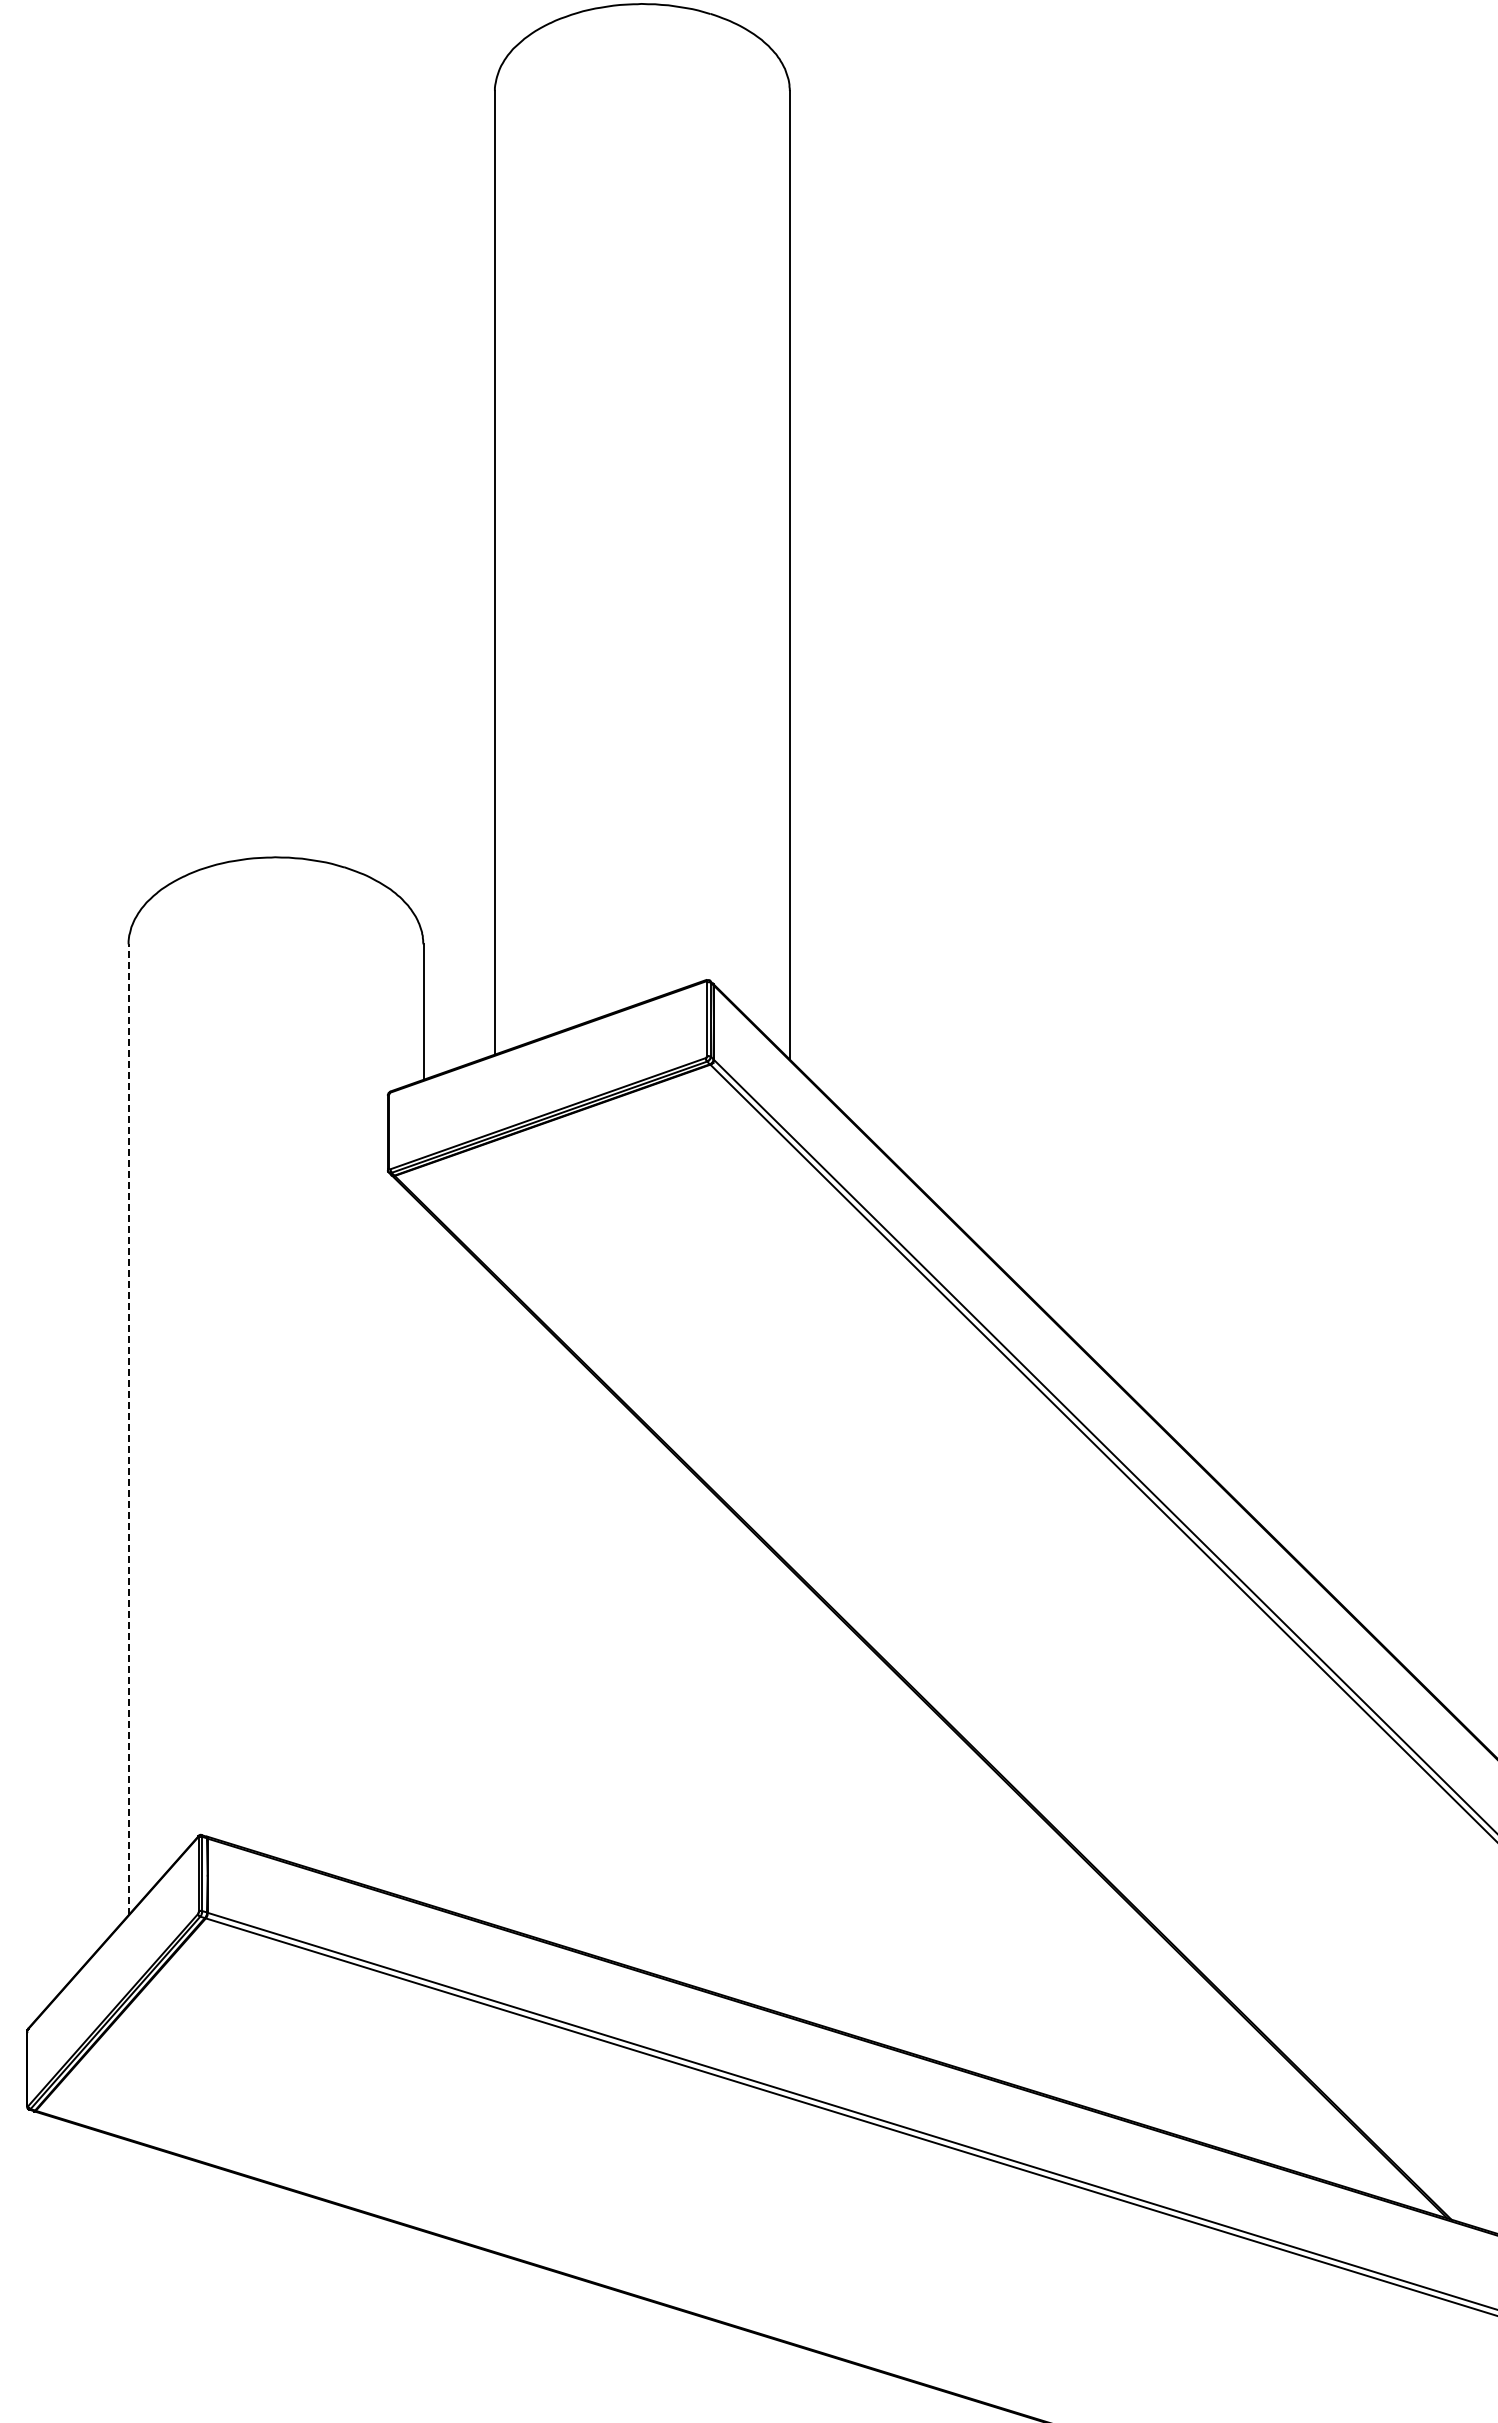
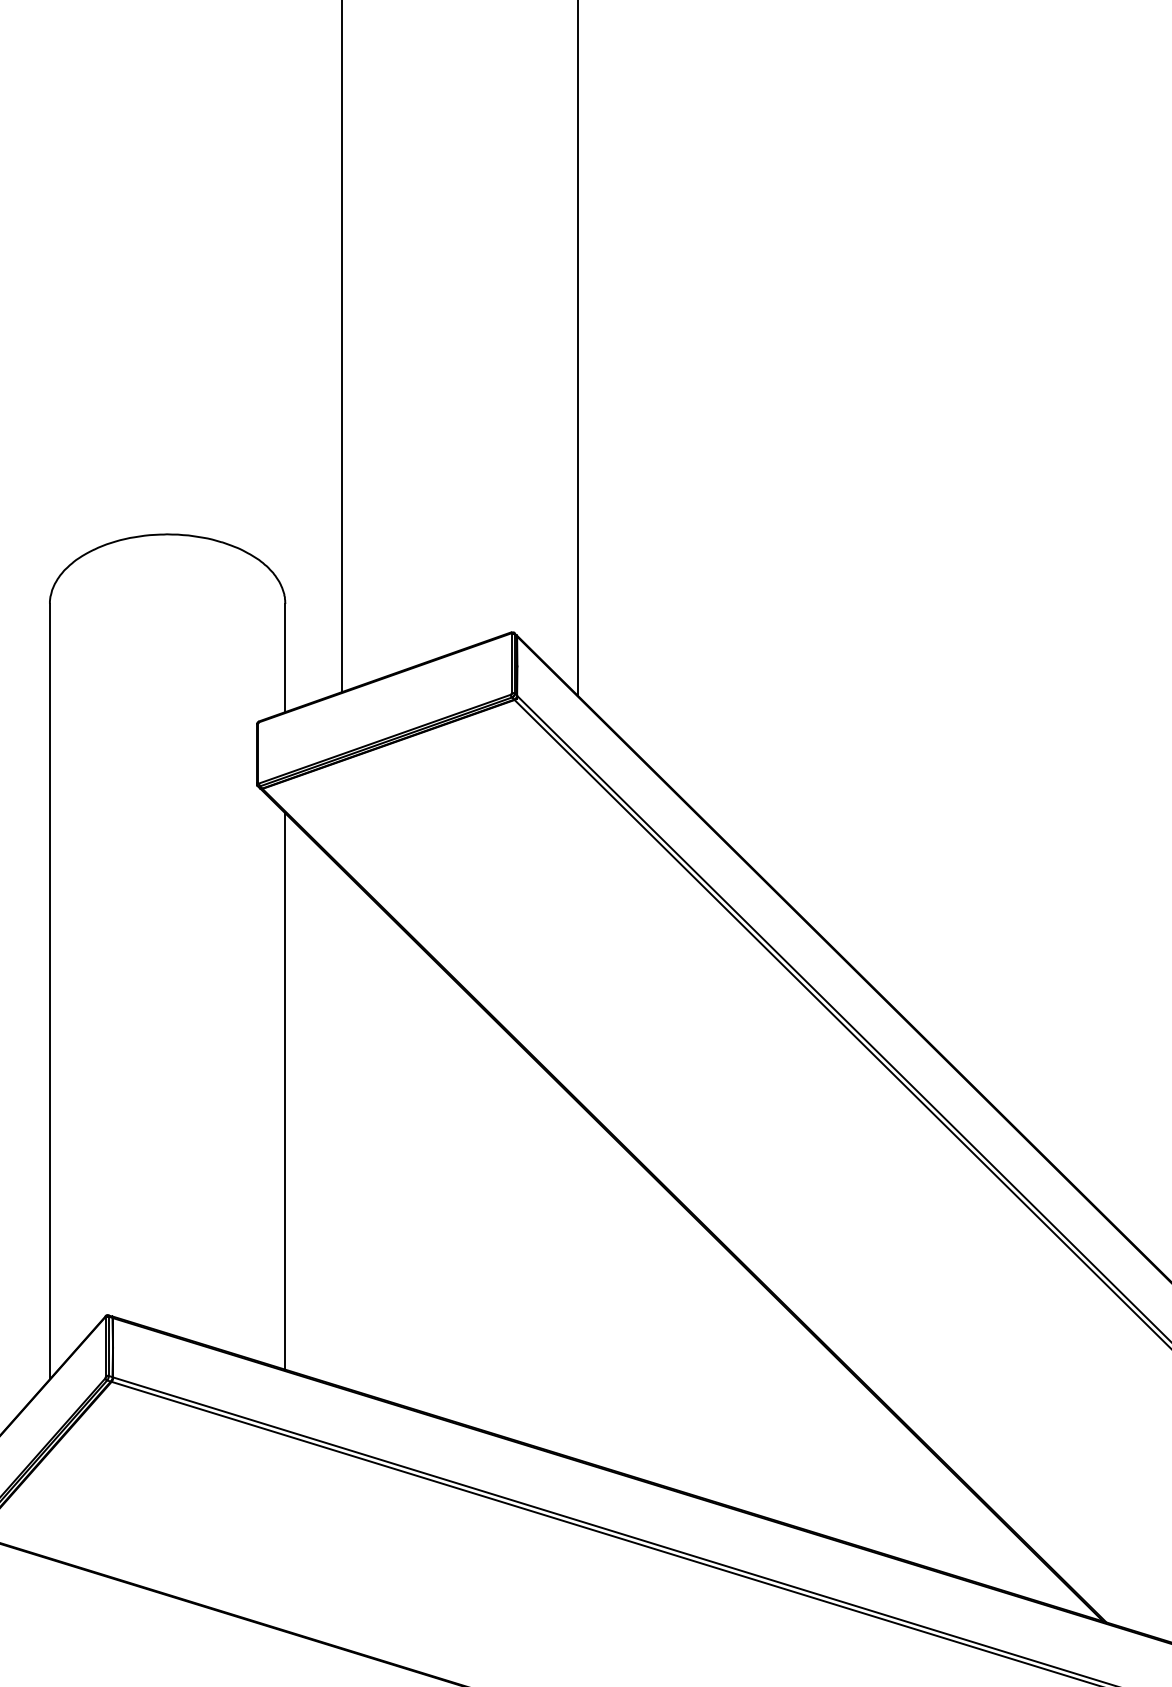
line: (128, 1429) -> (49, 991), dashed -> solid
line: (423, 1554) -> (285, 1091), added

